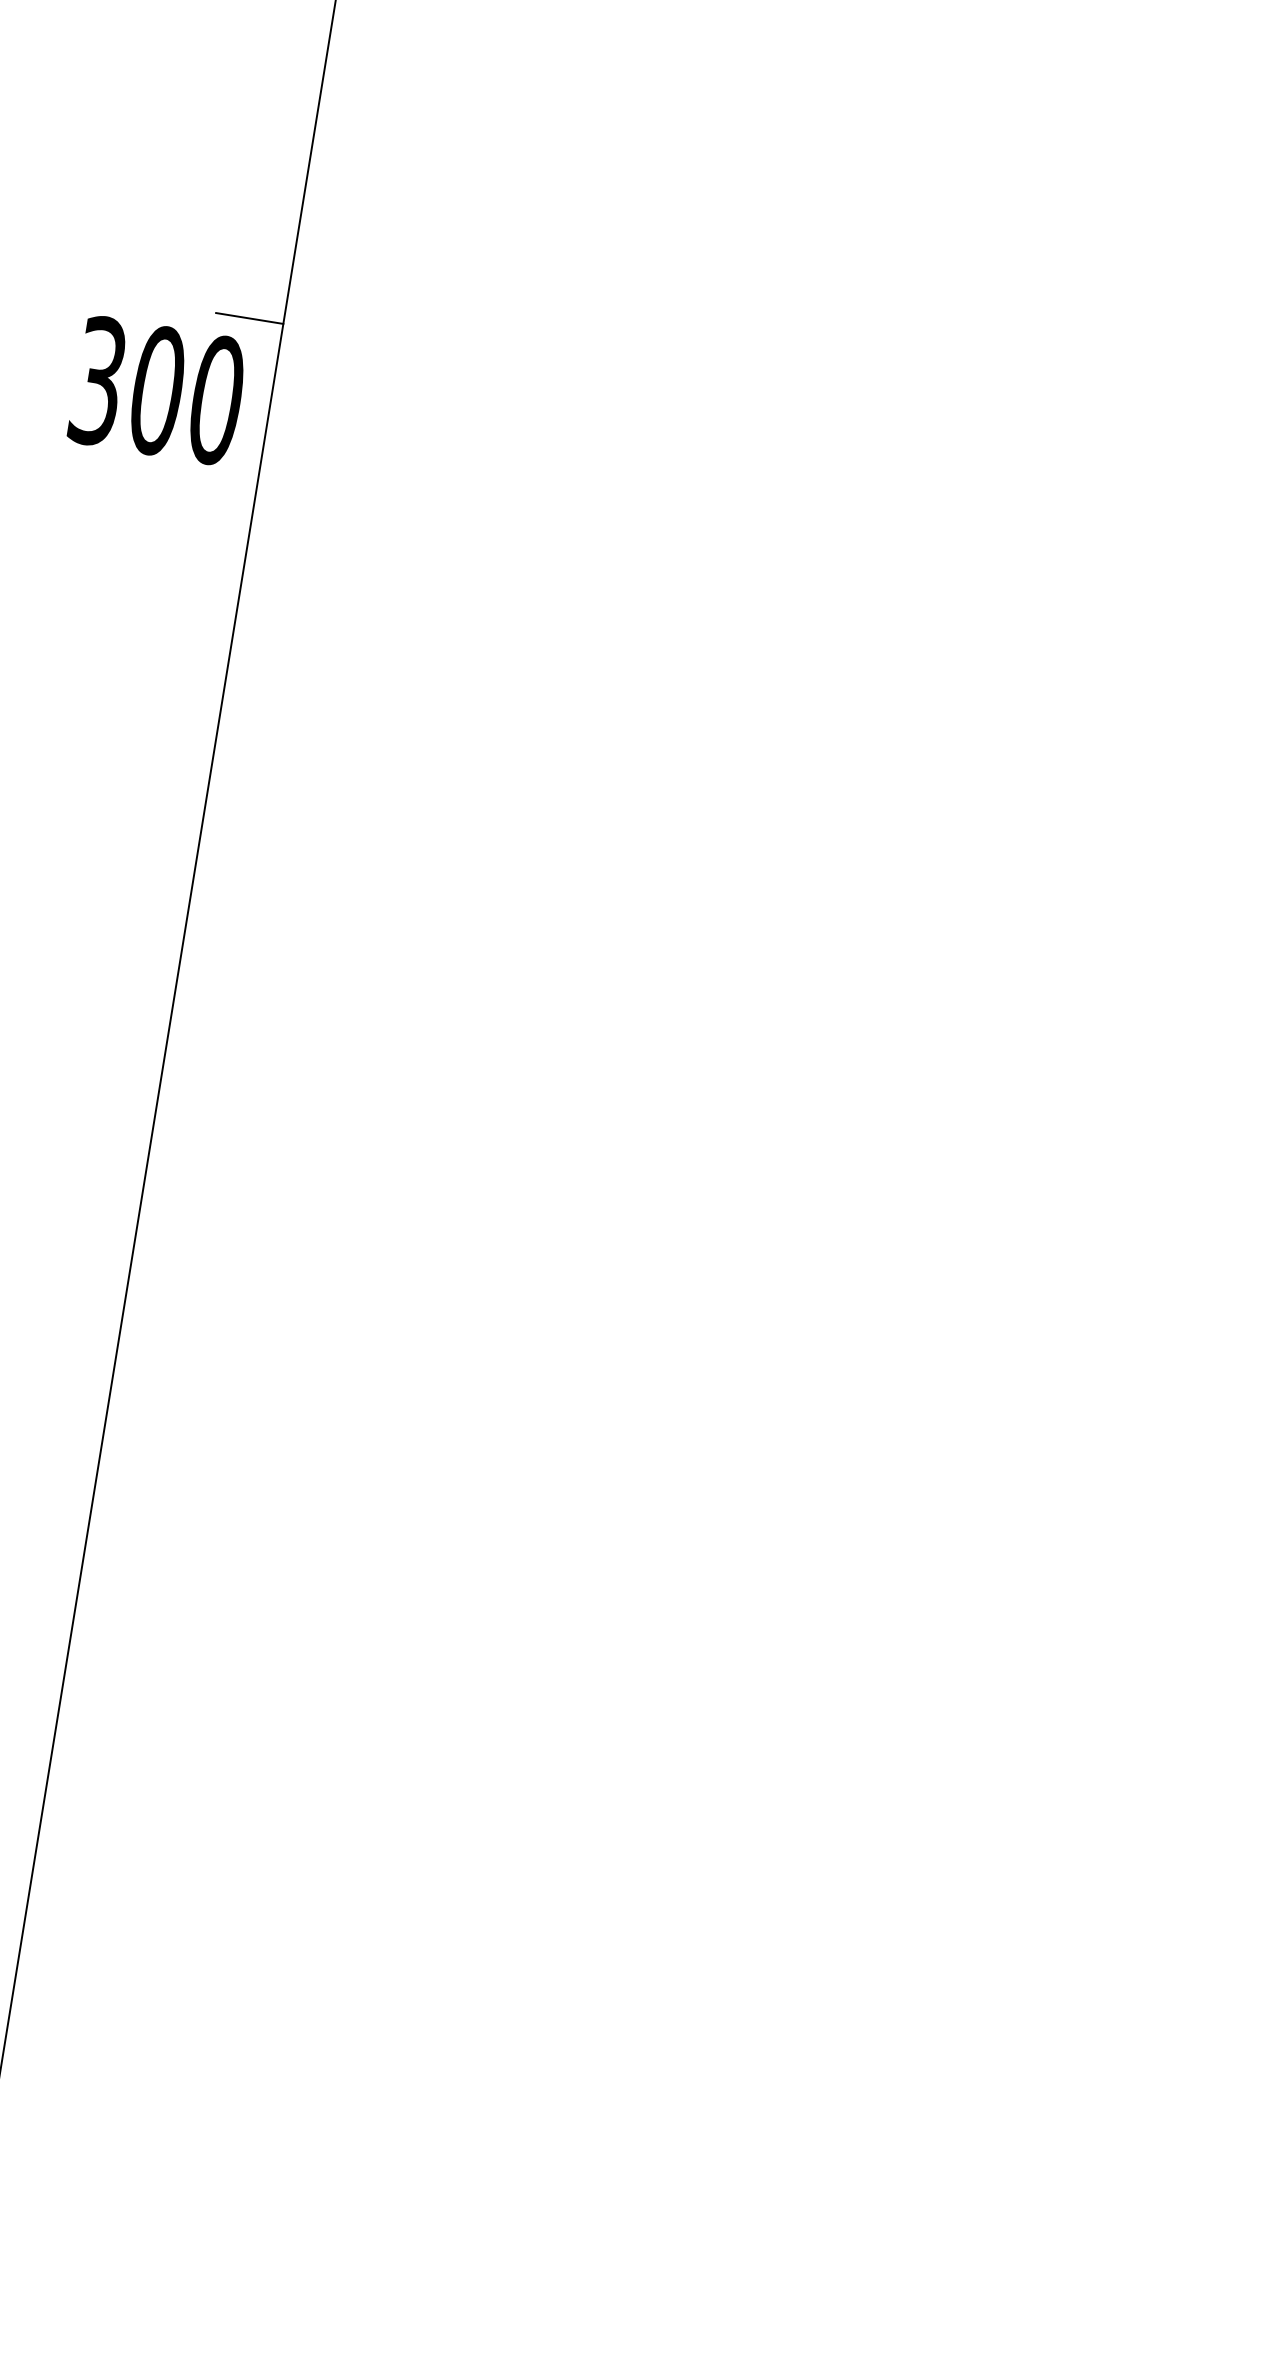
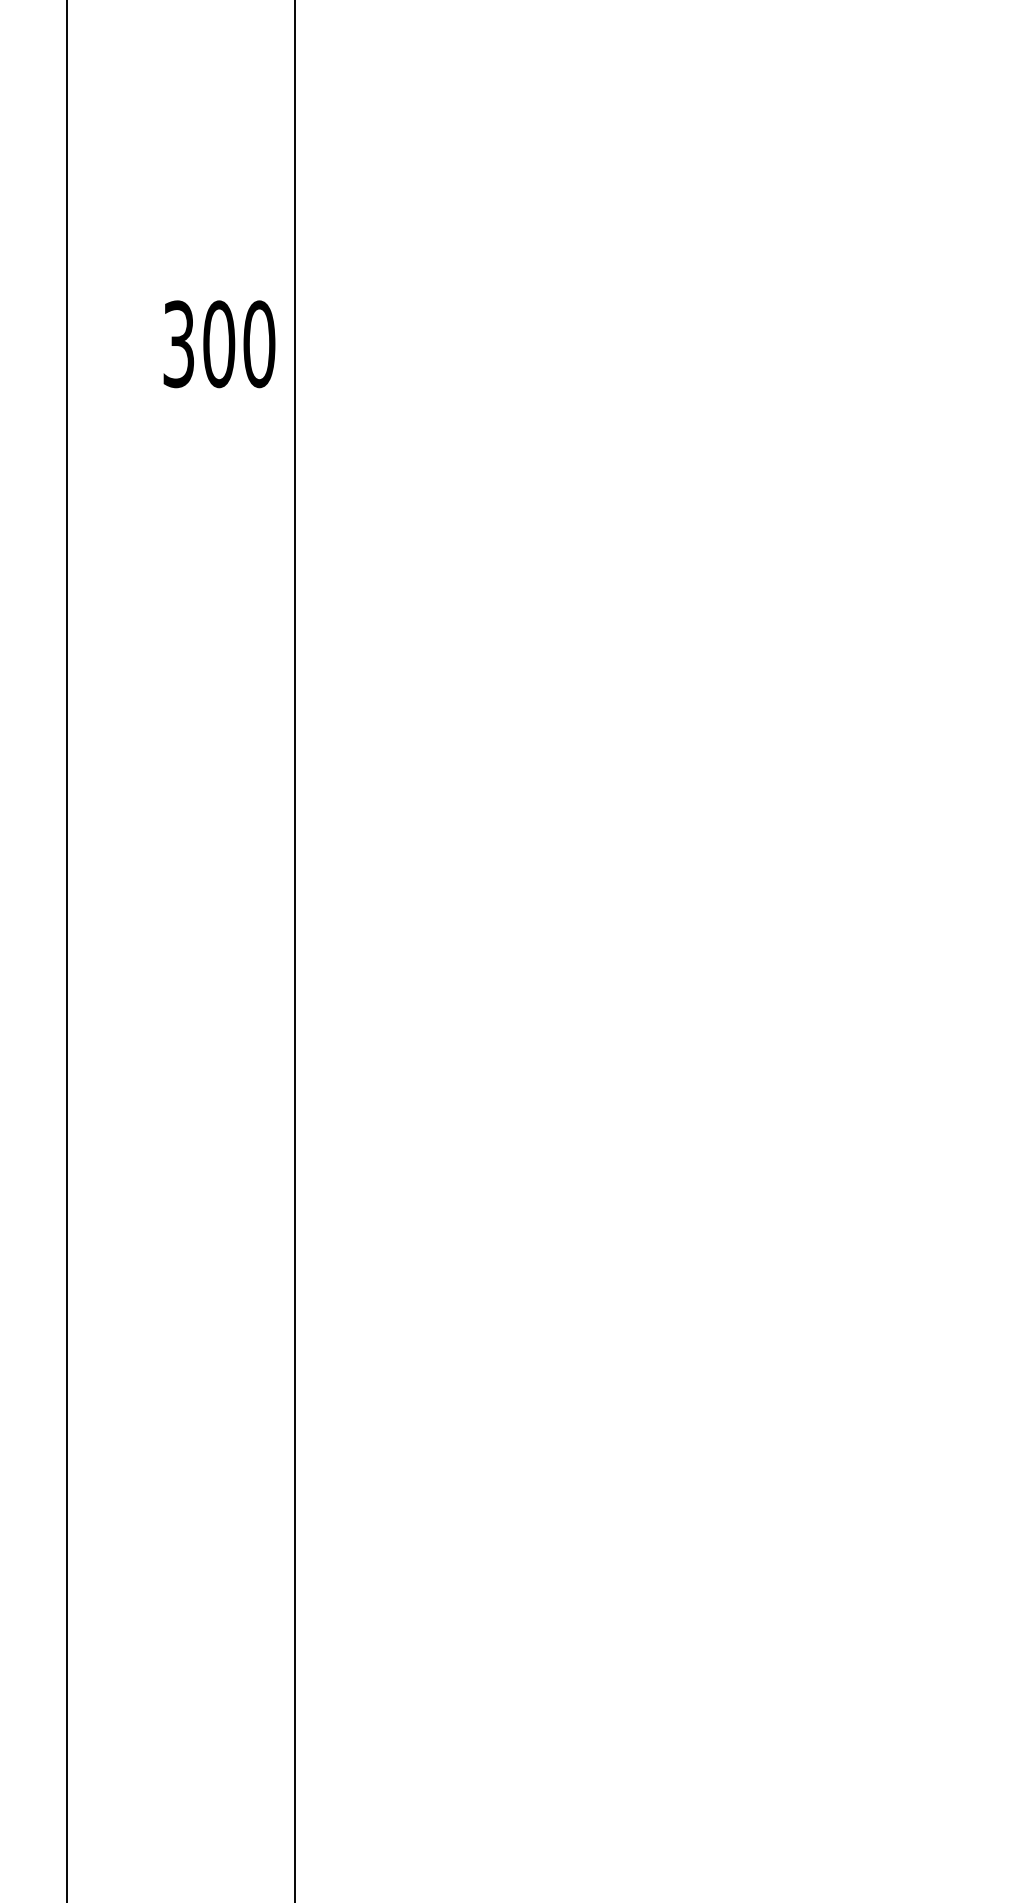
line: (249, 318) -> (272, 121), removed
text: (158, 391) -> (219, 344), moved

